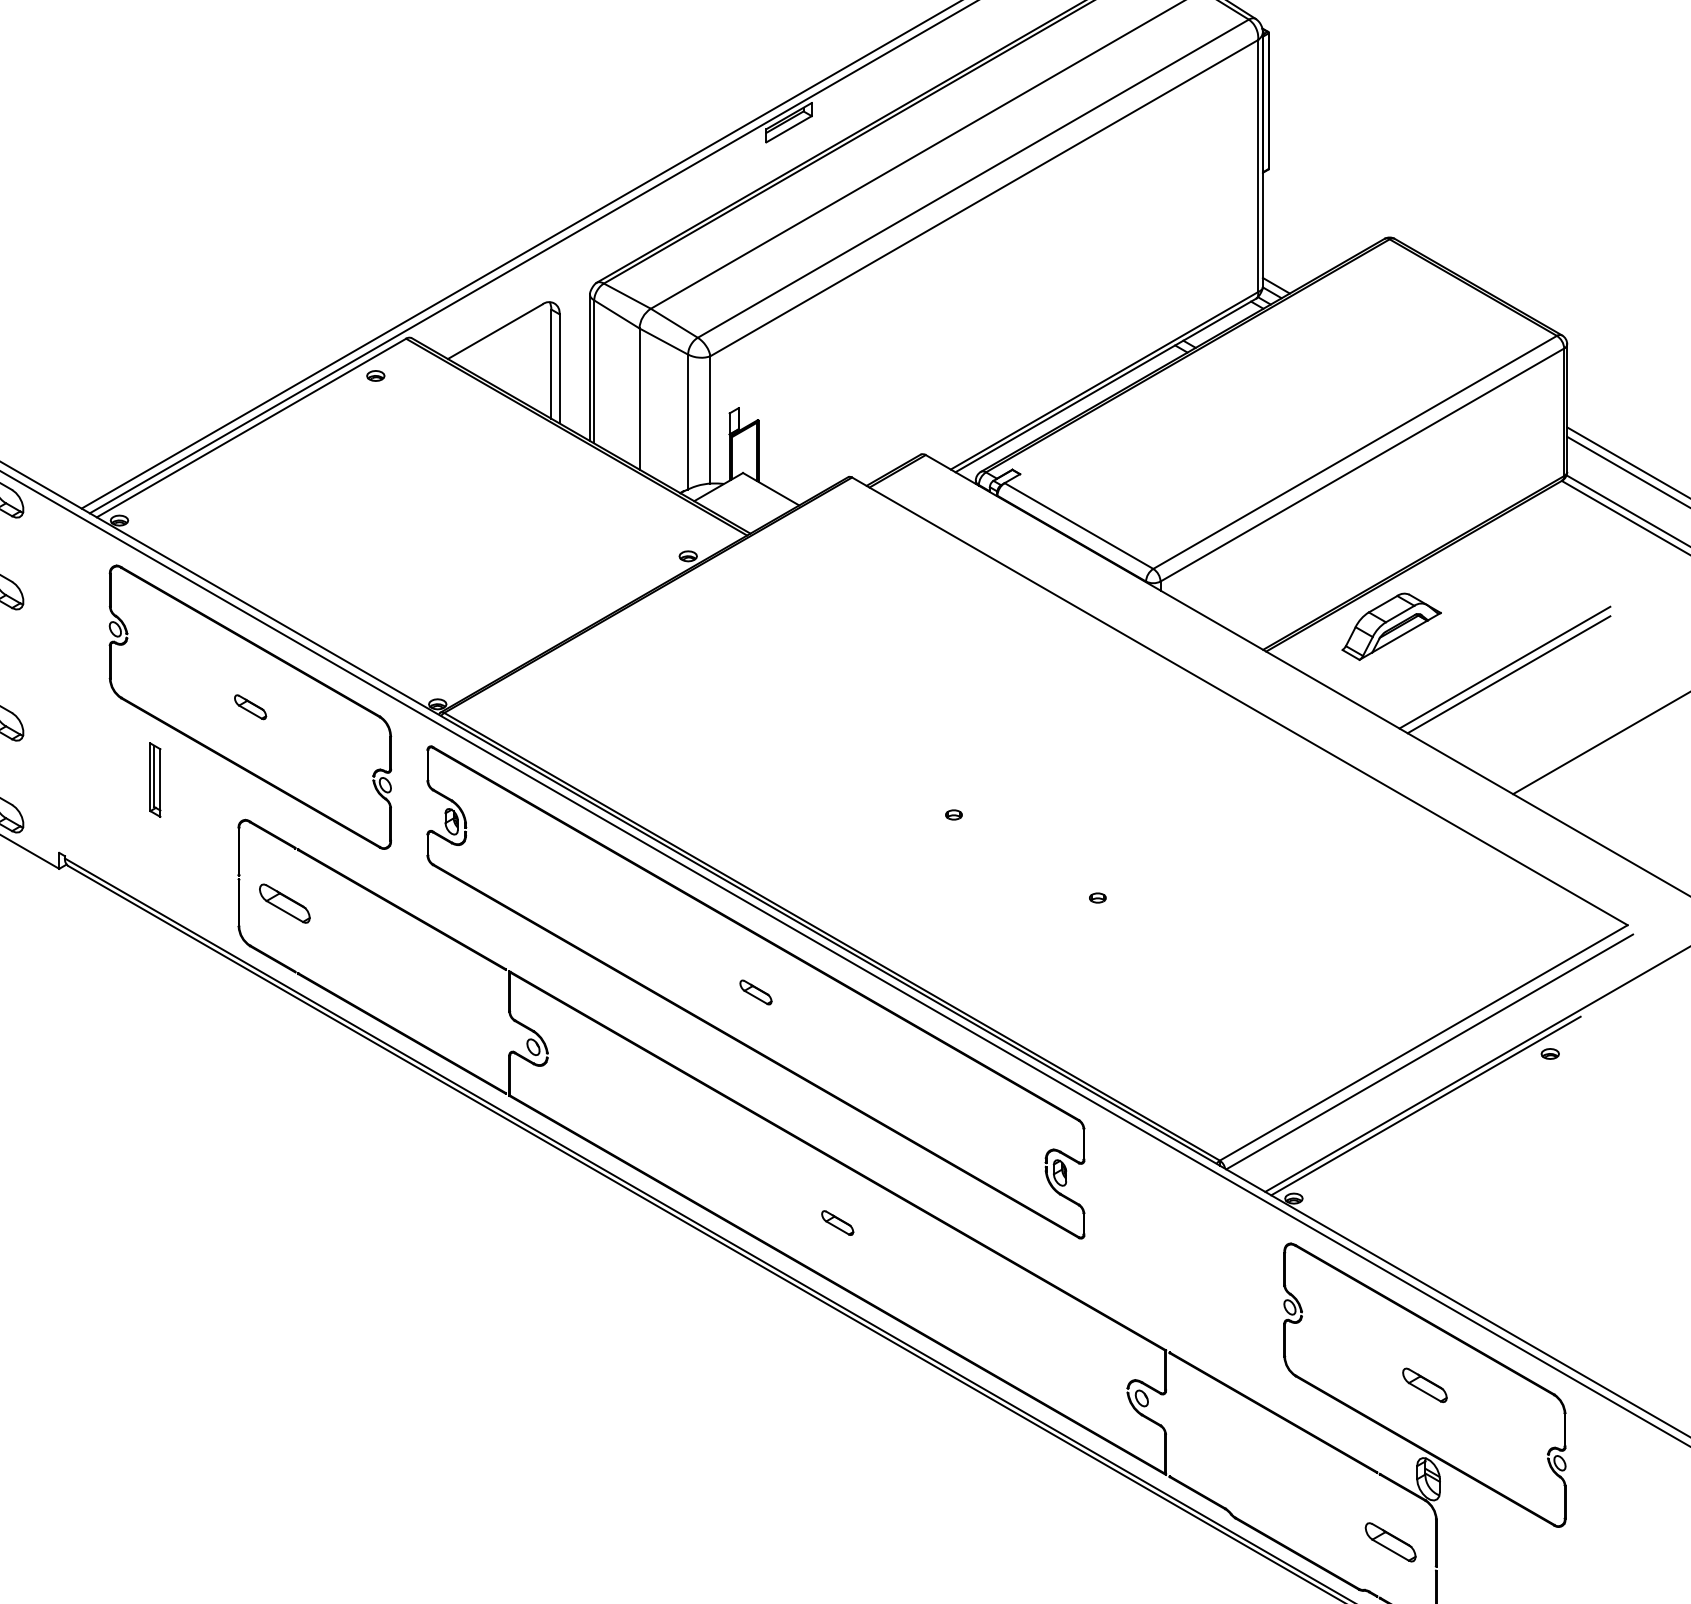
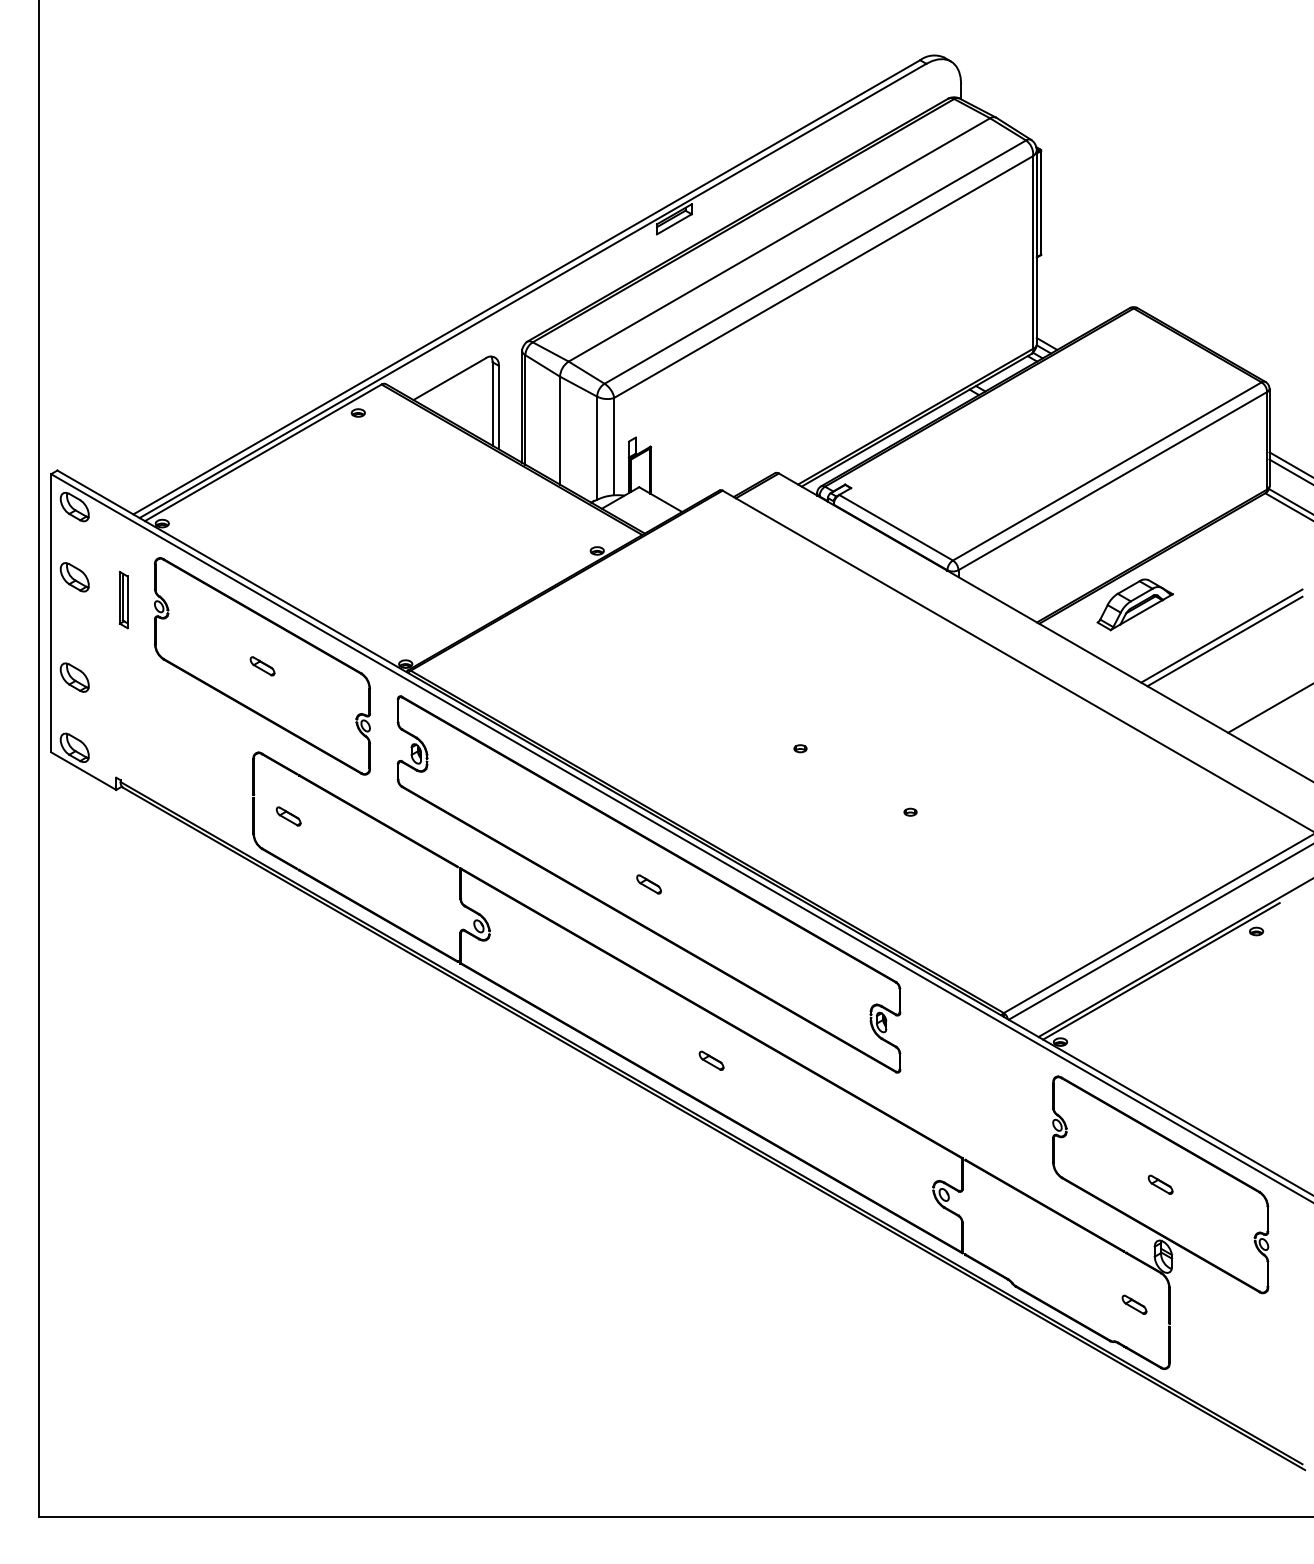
part: (155, 780) -> (123, 600), moved
part: (284, 903) -> (288, 816), size x0.62
part: (1424, 1384) -> (1160, 1184), size x0.71
part: (1390, 1541) -> (1134, 1304), size x0.62

